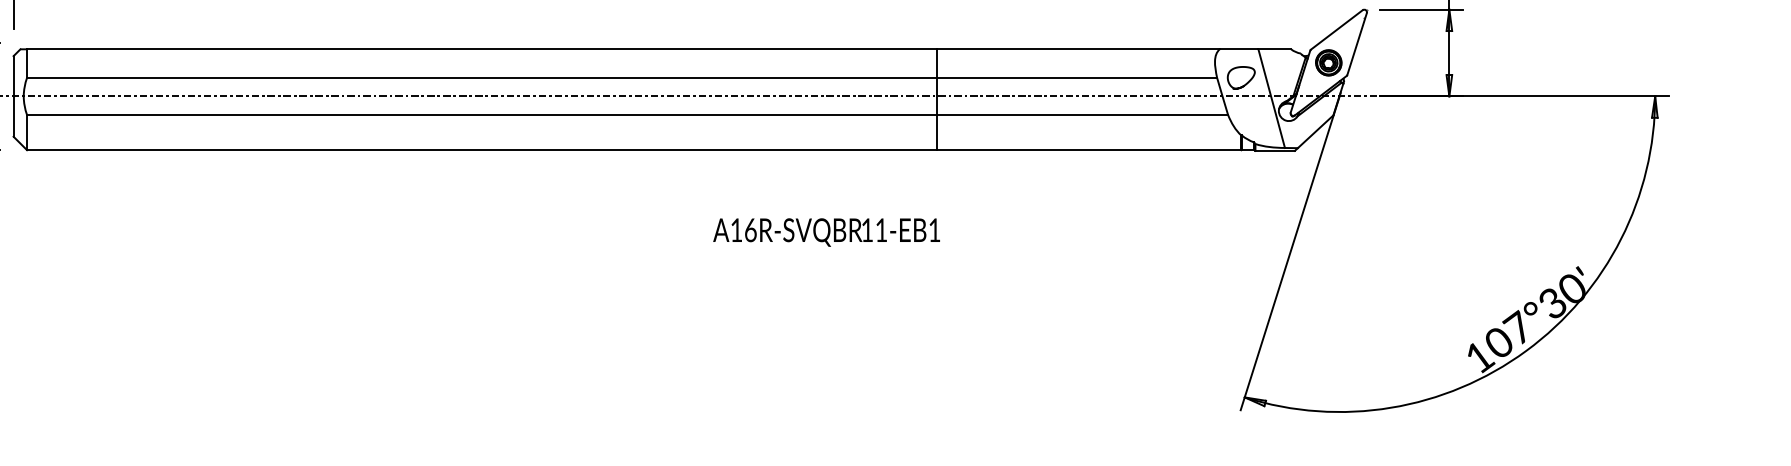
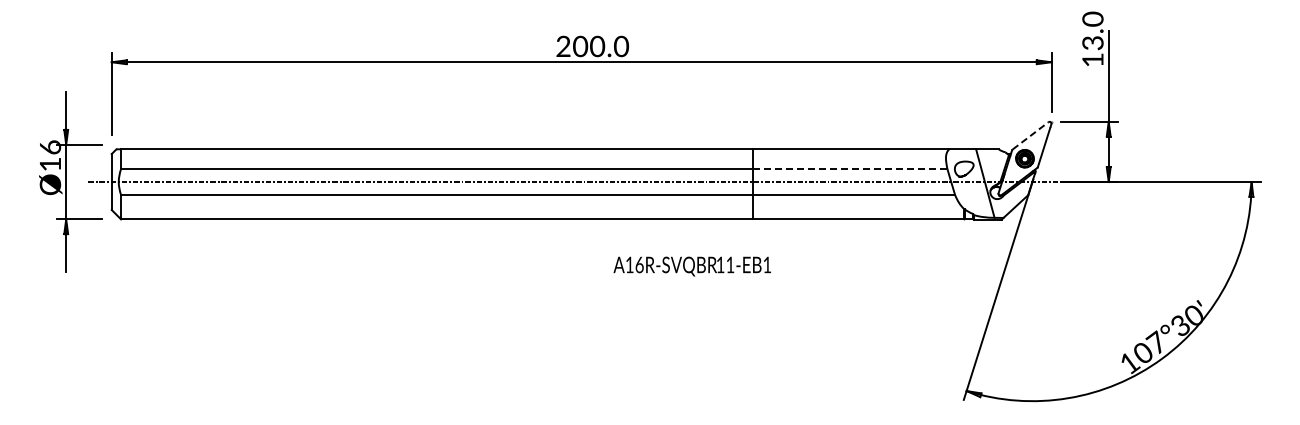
line: (1336, 29) -> (1030, 135), solid -> dashed
line: (1076, 78) -> (849, 169), solid -> dashed
text: (825, 232) -> (691, 266), moved

